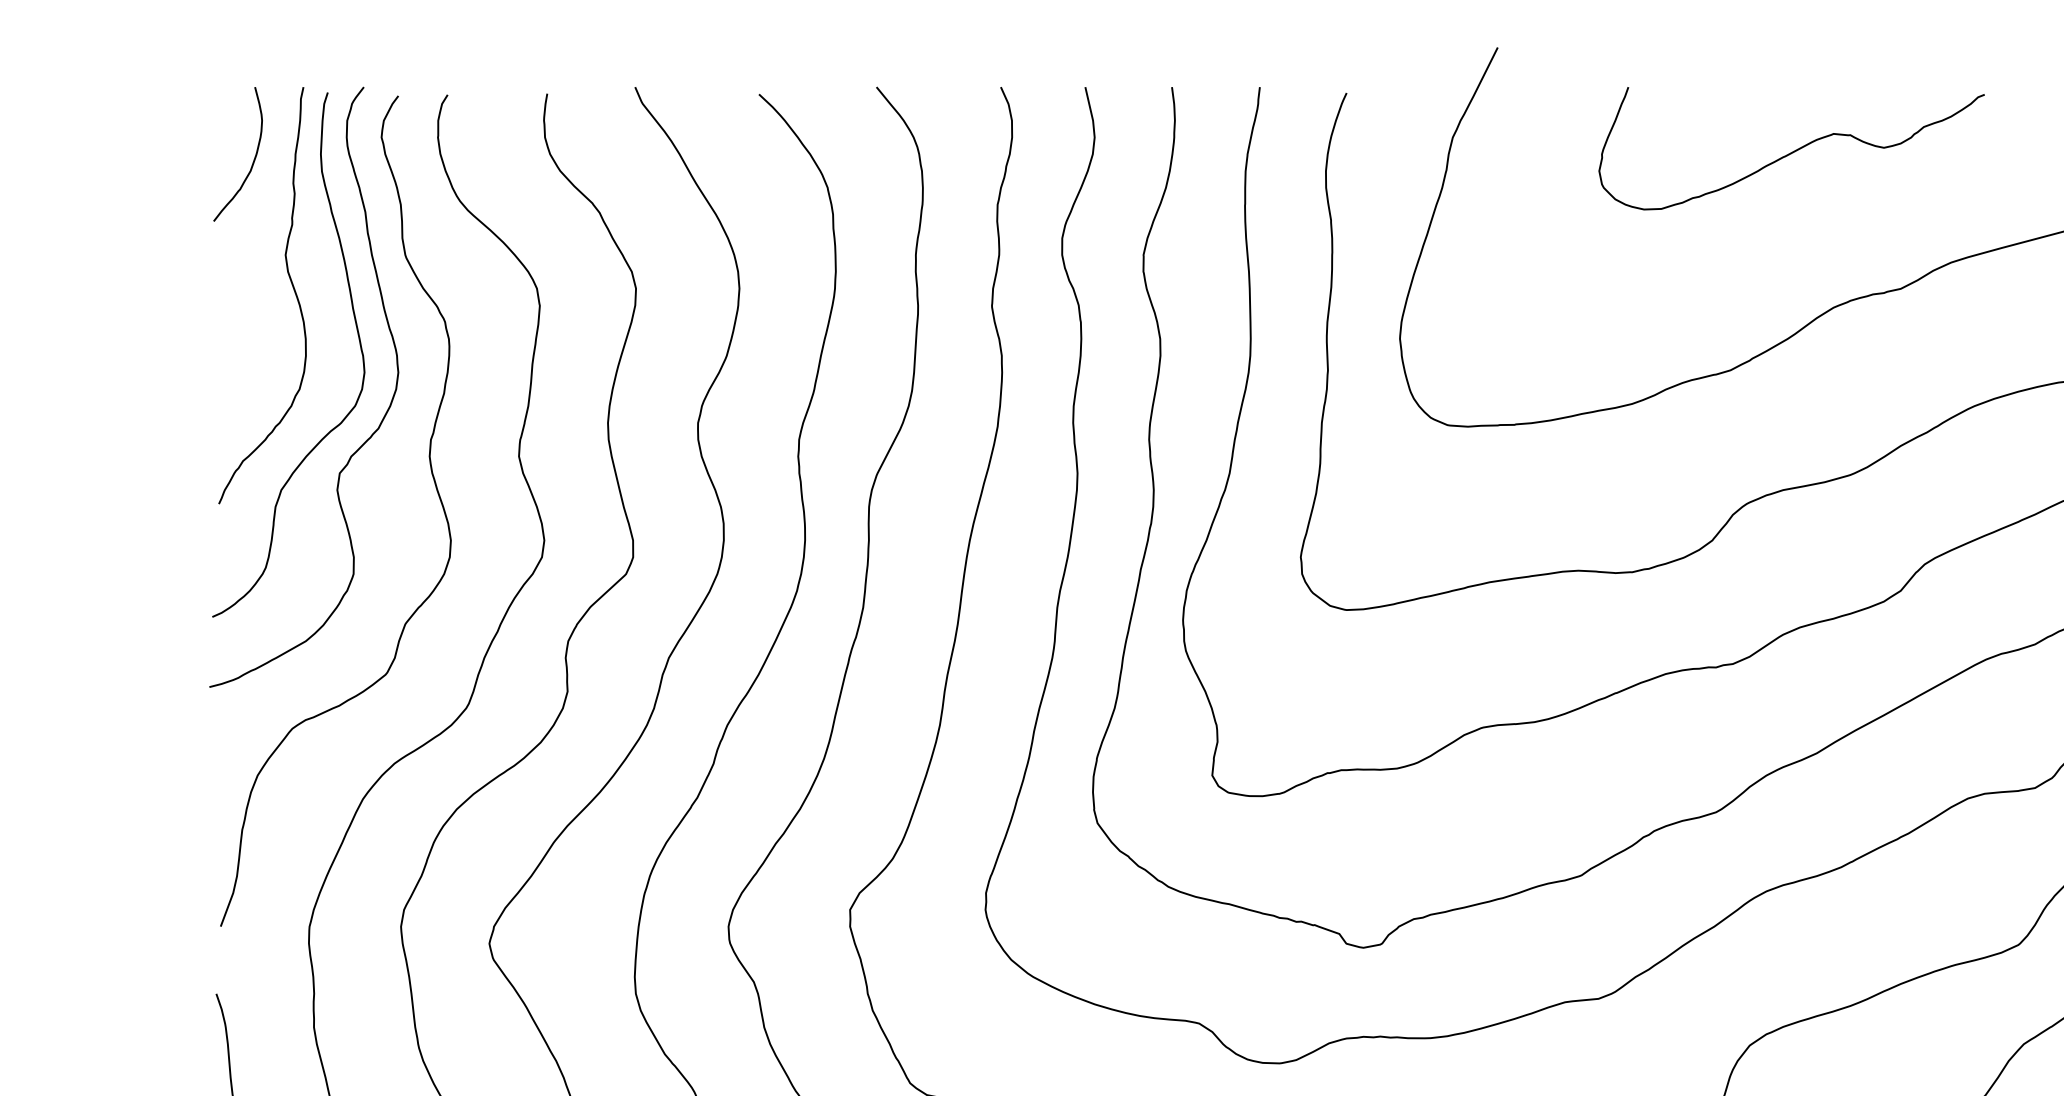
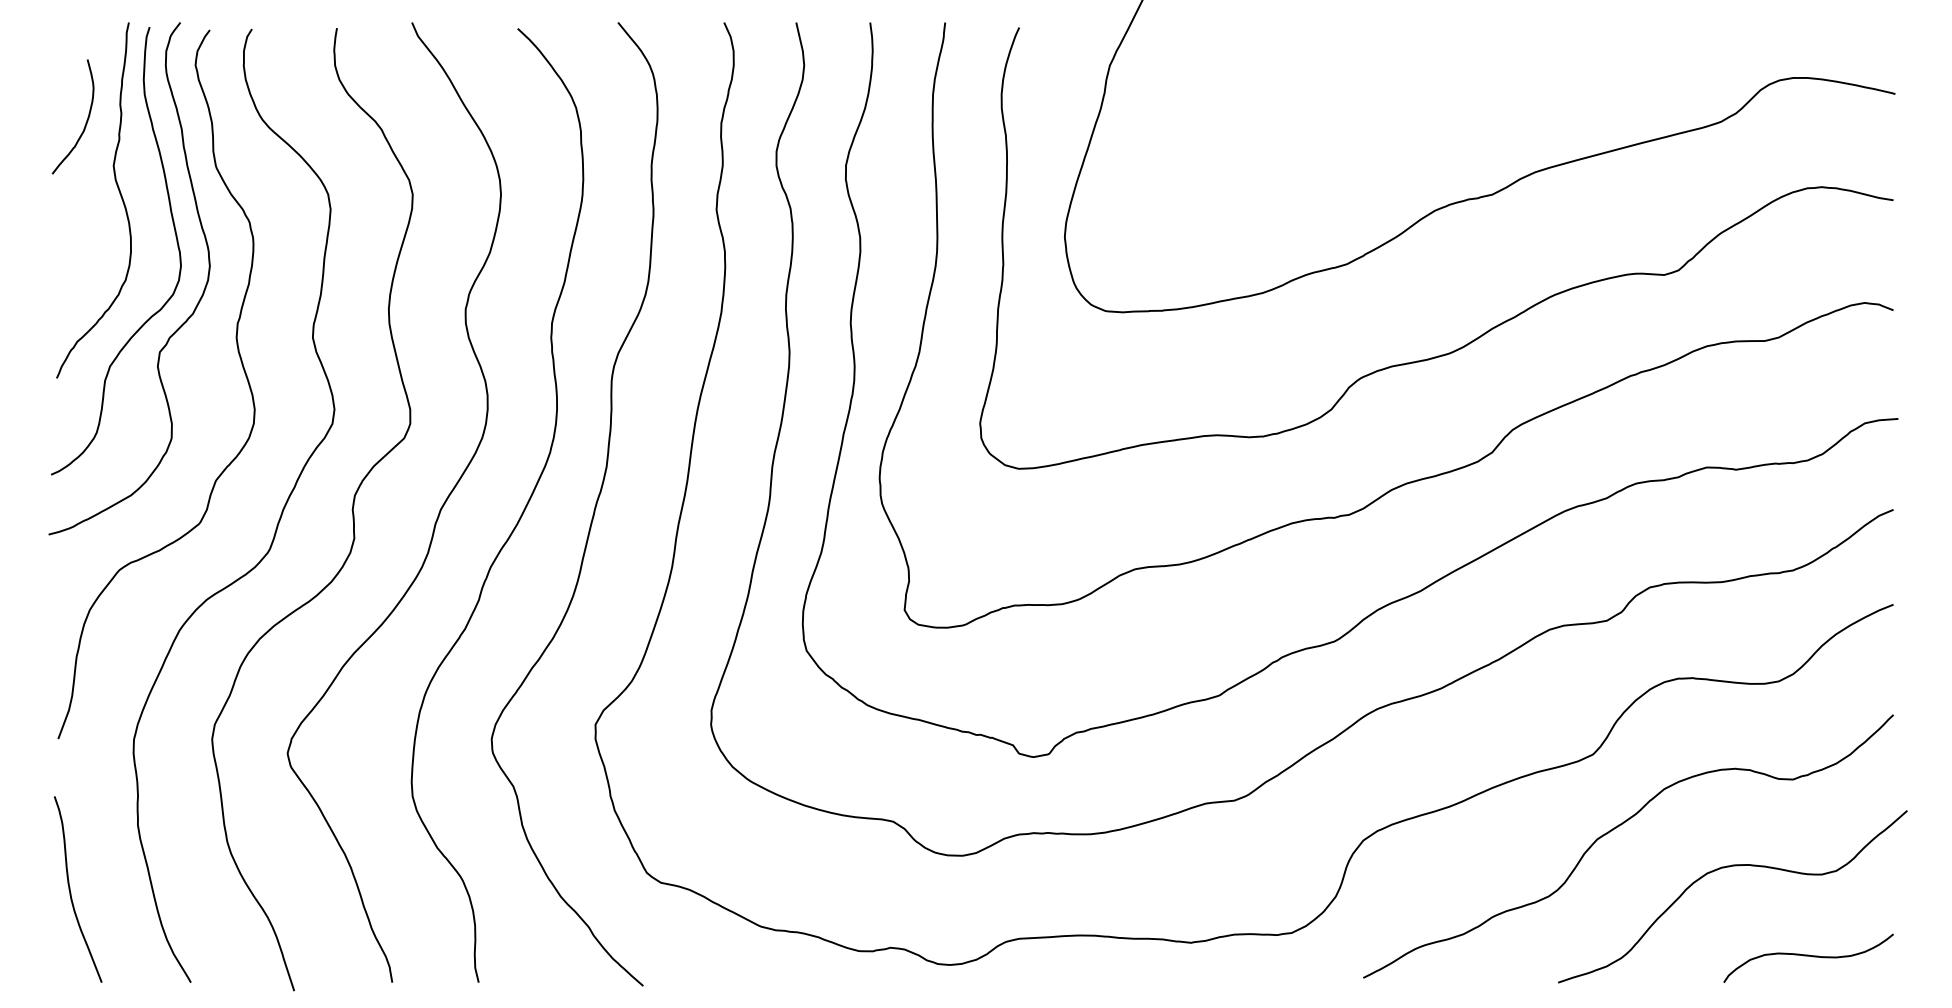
curve: (1794, 150) -> (1401, 76), removed
curve: (252, 160) -> (85, 122), moved

